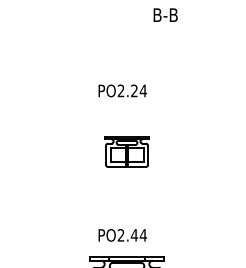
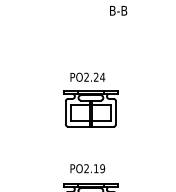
text: (122, 90) -> (87, 76), moved
part: (126, 151) -> (90, 108), size x1.67
text: (138, 235) -> (99, 168), PO2.44 -> PO2.19

